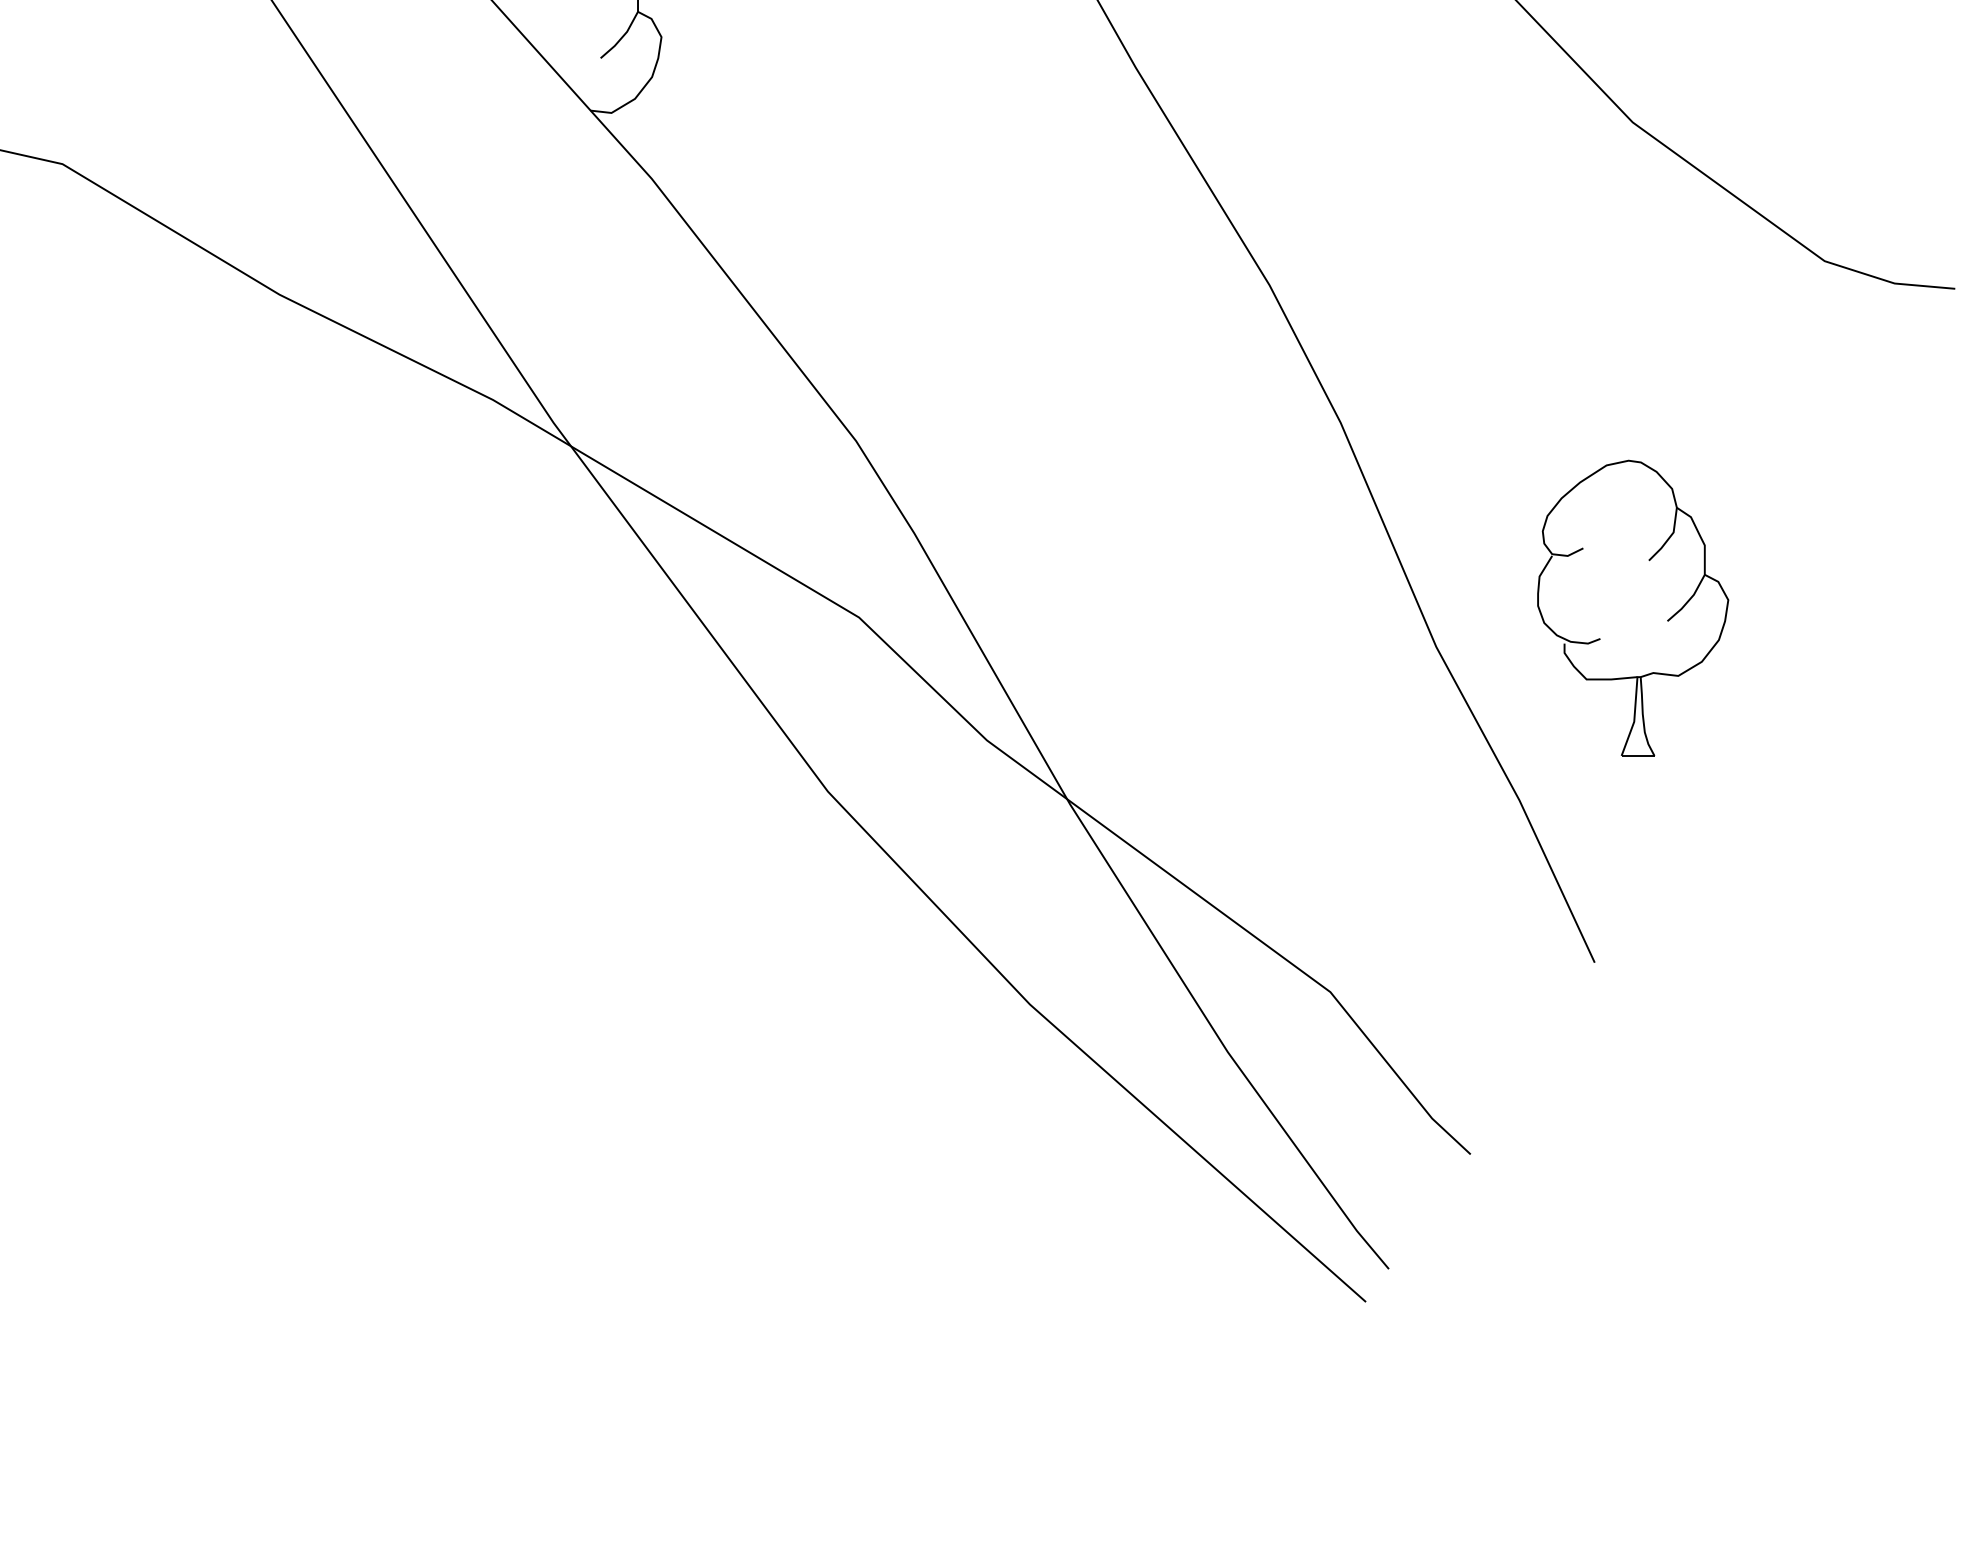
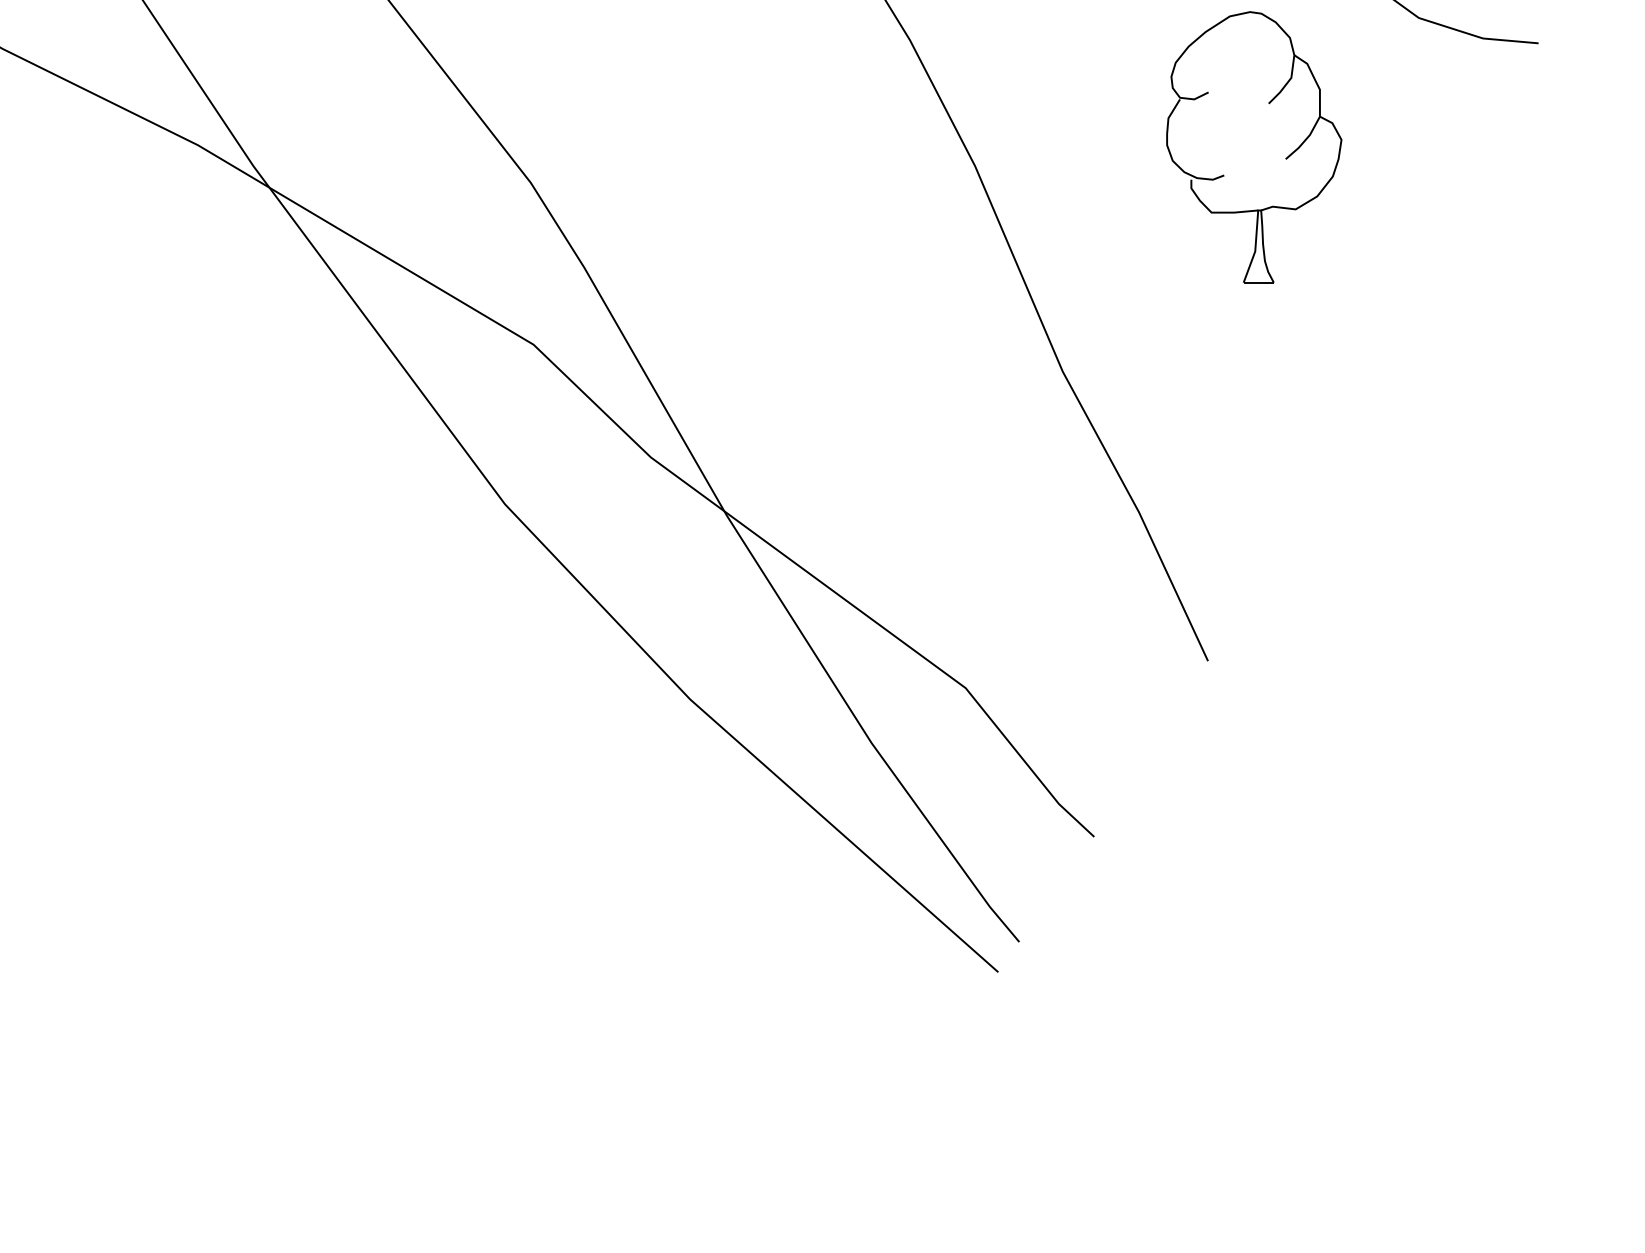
part: (1667, 619) -> (1285, 157), moved

